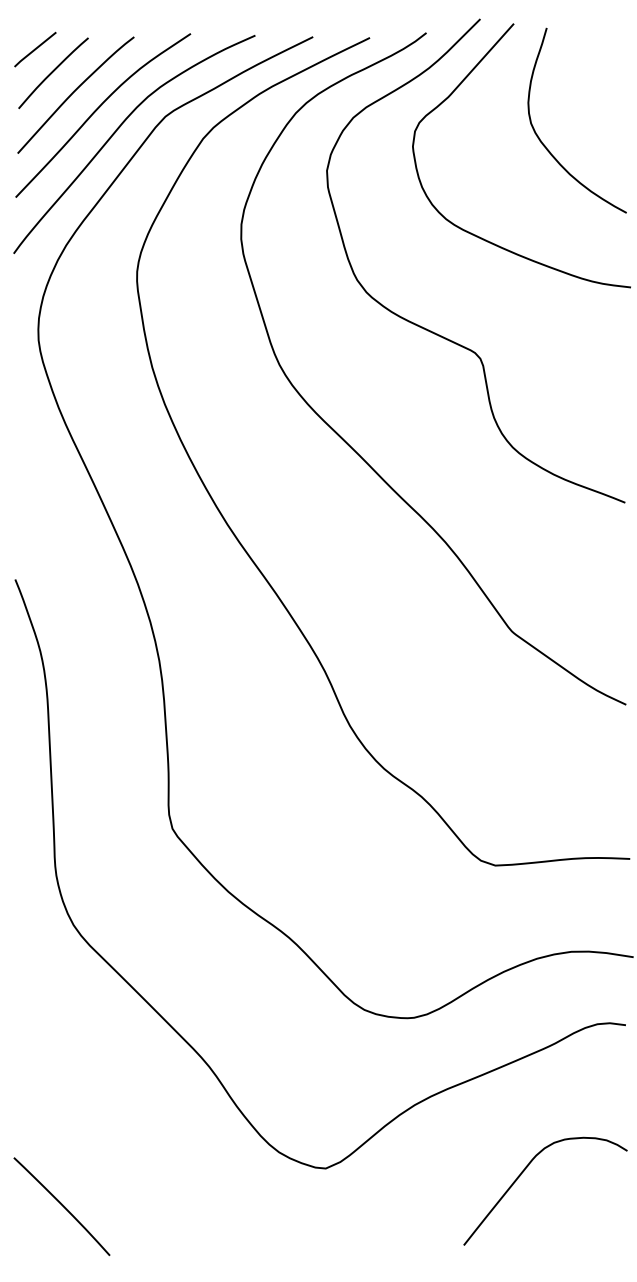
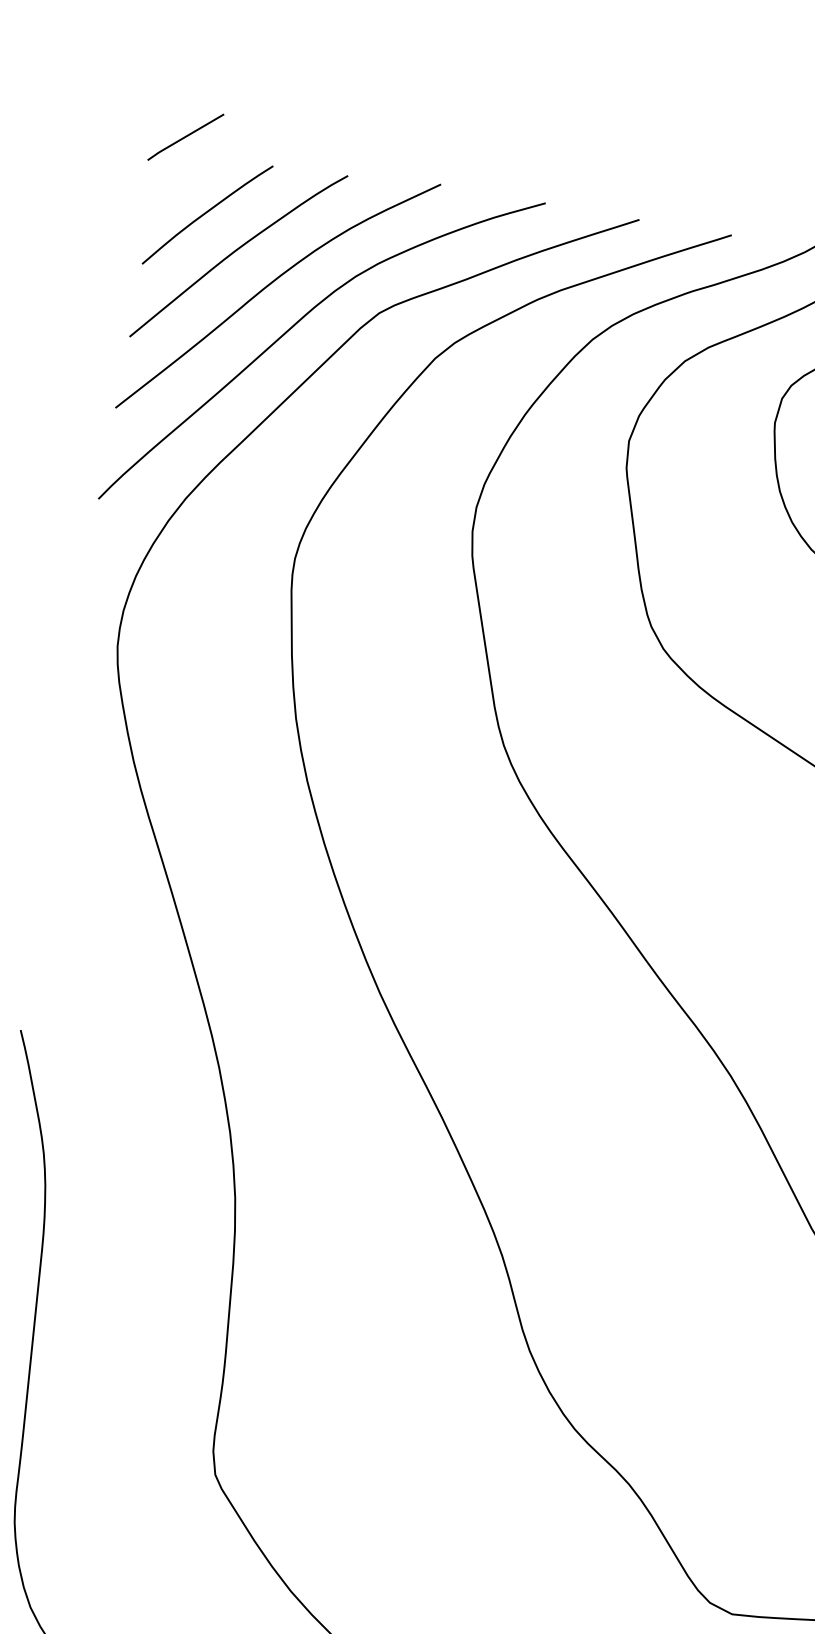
line: (35, 49) -> (186, 137), moved

